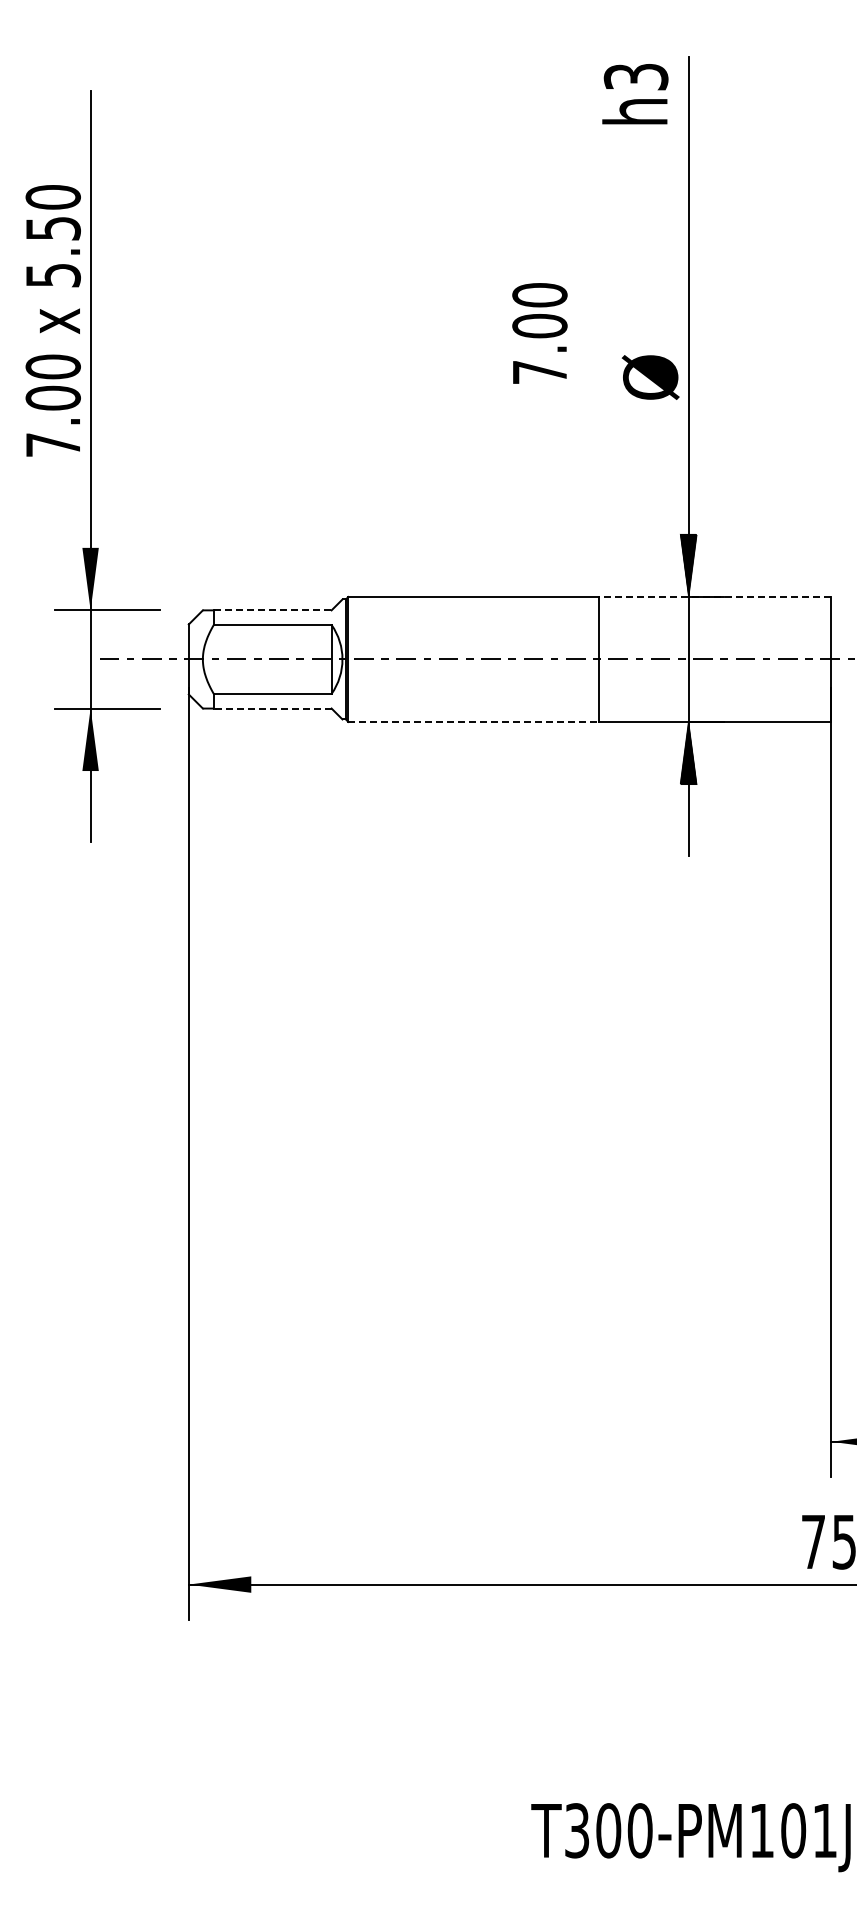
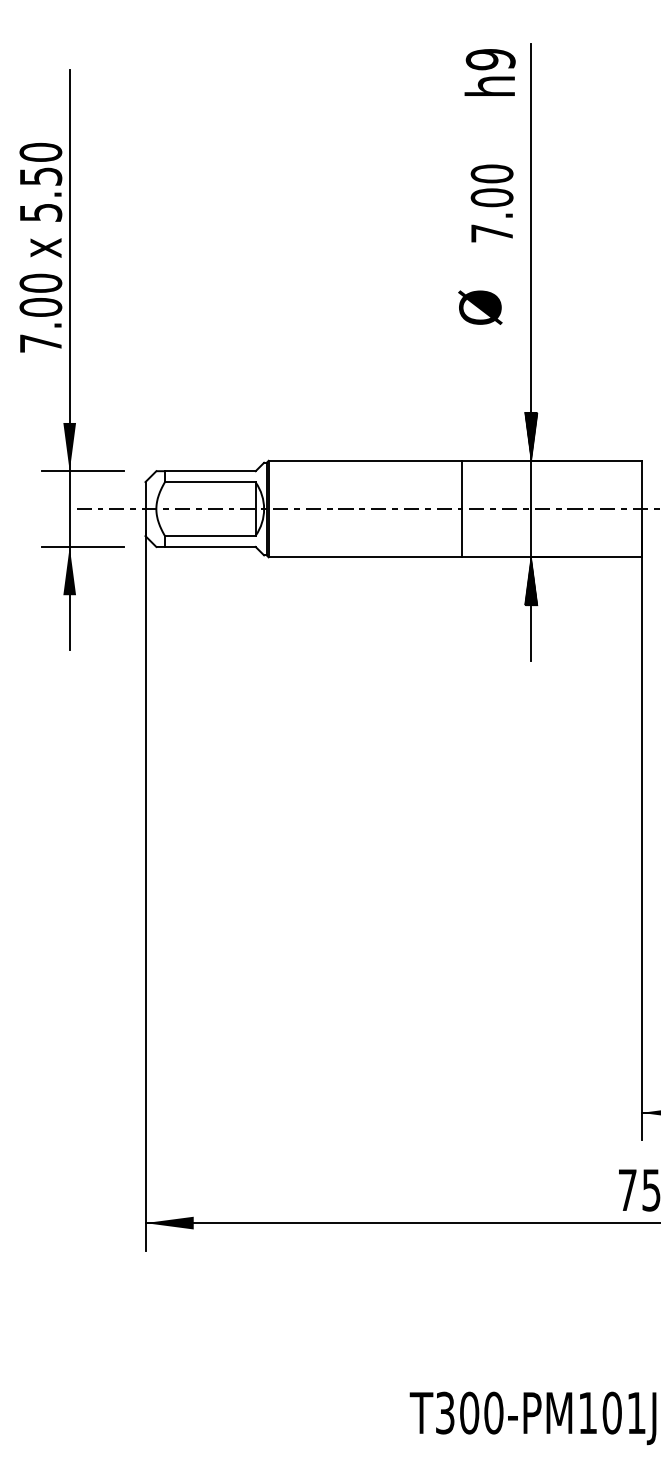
text: (636, 76) -> (491, 59), h3 -> h9
text: (539, 333) -> (491, 203), moved
text: (650, 377) -> (480, 307), moved
line: (714, 596) -> (551, 460), dashed -> solid
line: (272, 610) -> (210, 471), dashed -> solid
line: (272, 708) -> (210, 546), dashed -> solid
line: (474, 721) -> (366, 556), dashed -> solid

